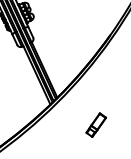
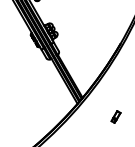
part: (95, 124) -> (115, 116), size x0.6

